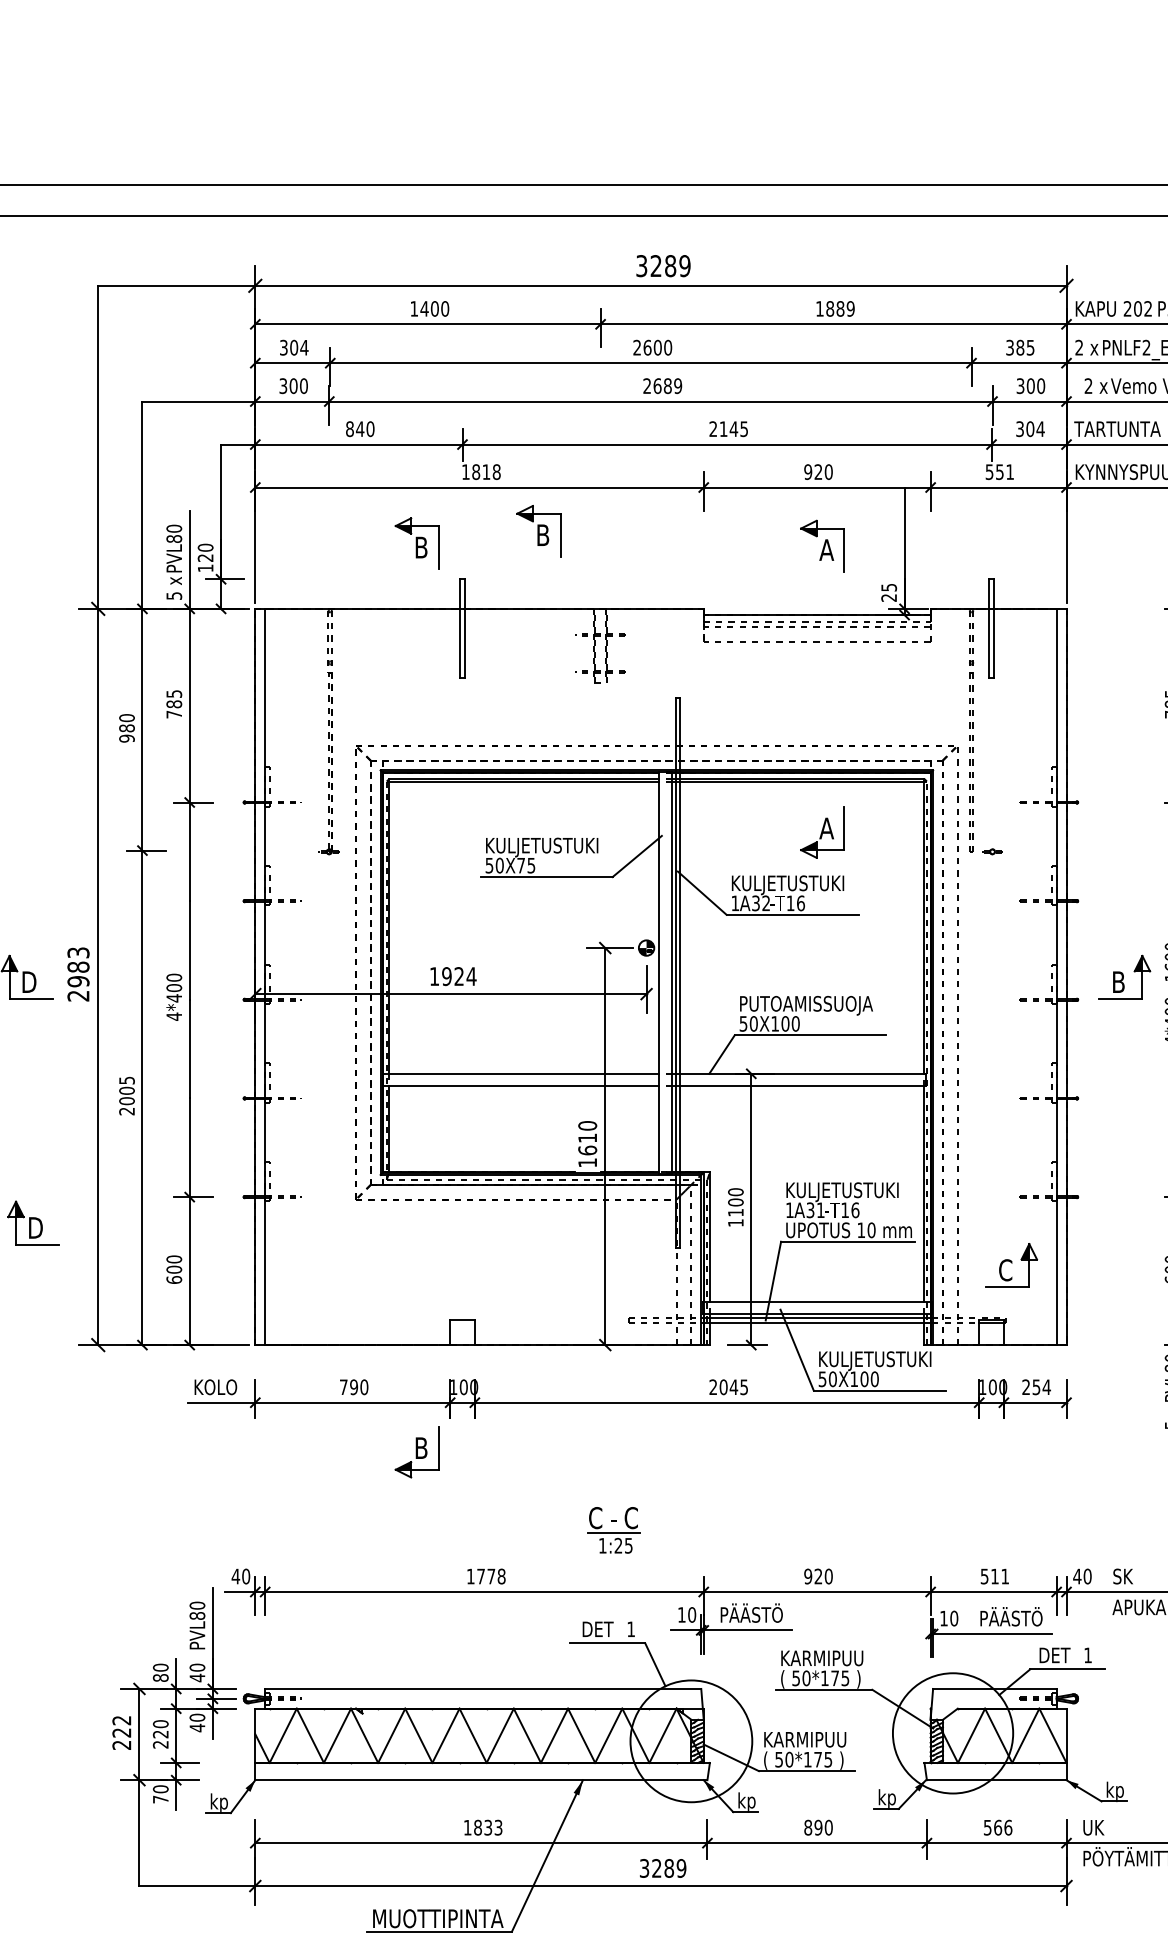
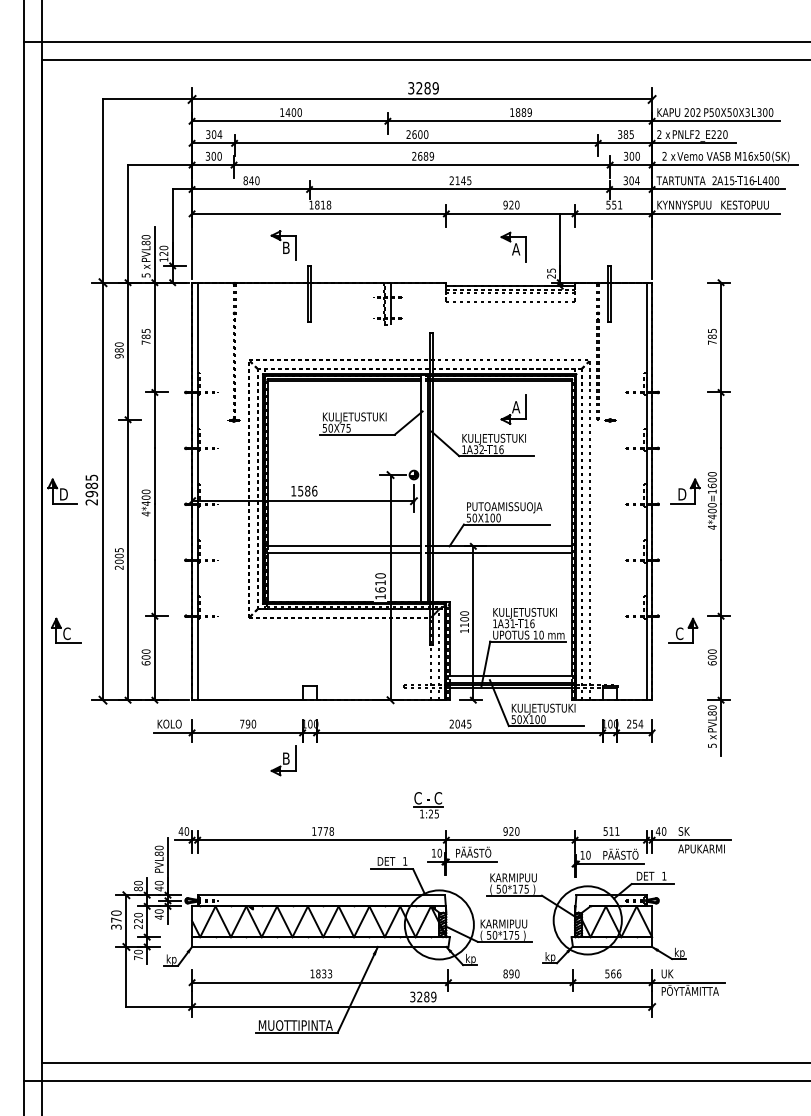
part: (538, 530) -> (352, 238), removed
text: (76, 952) -> (90, 477), 2983 -> 2985
text: (458, 975) -> (307, 490), 1924 -> 1586
text: (1120, 982) -> (682, 494), B -> D
text: (35, 1227) -> (67, 633), D -> C
part: (1012, 1264) -> (683, 630), moved
part: (614, 1530) -> (428, 805), moved
text: (122, 1731) -> (116, 919), 222 -> 370

